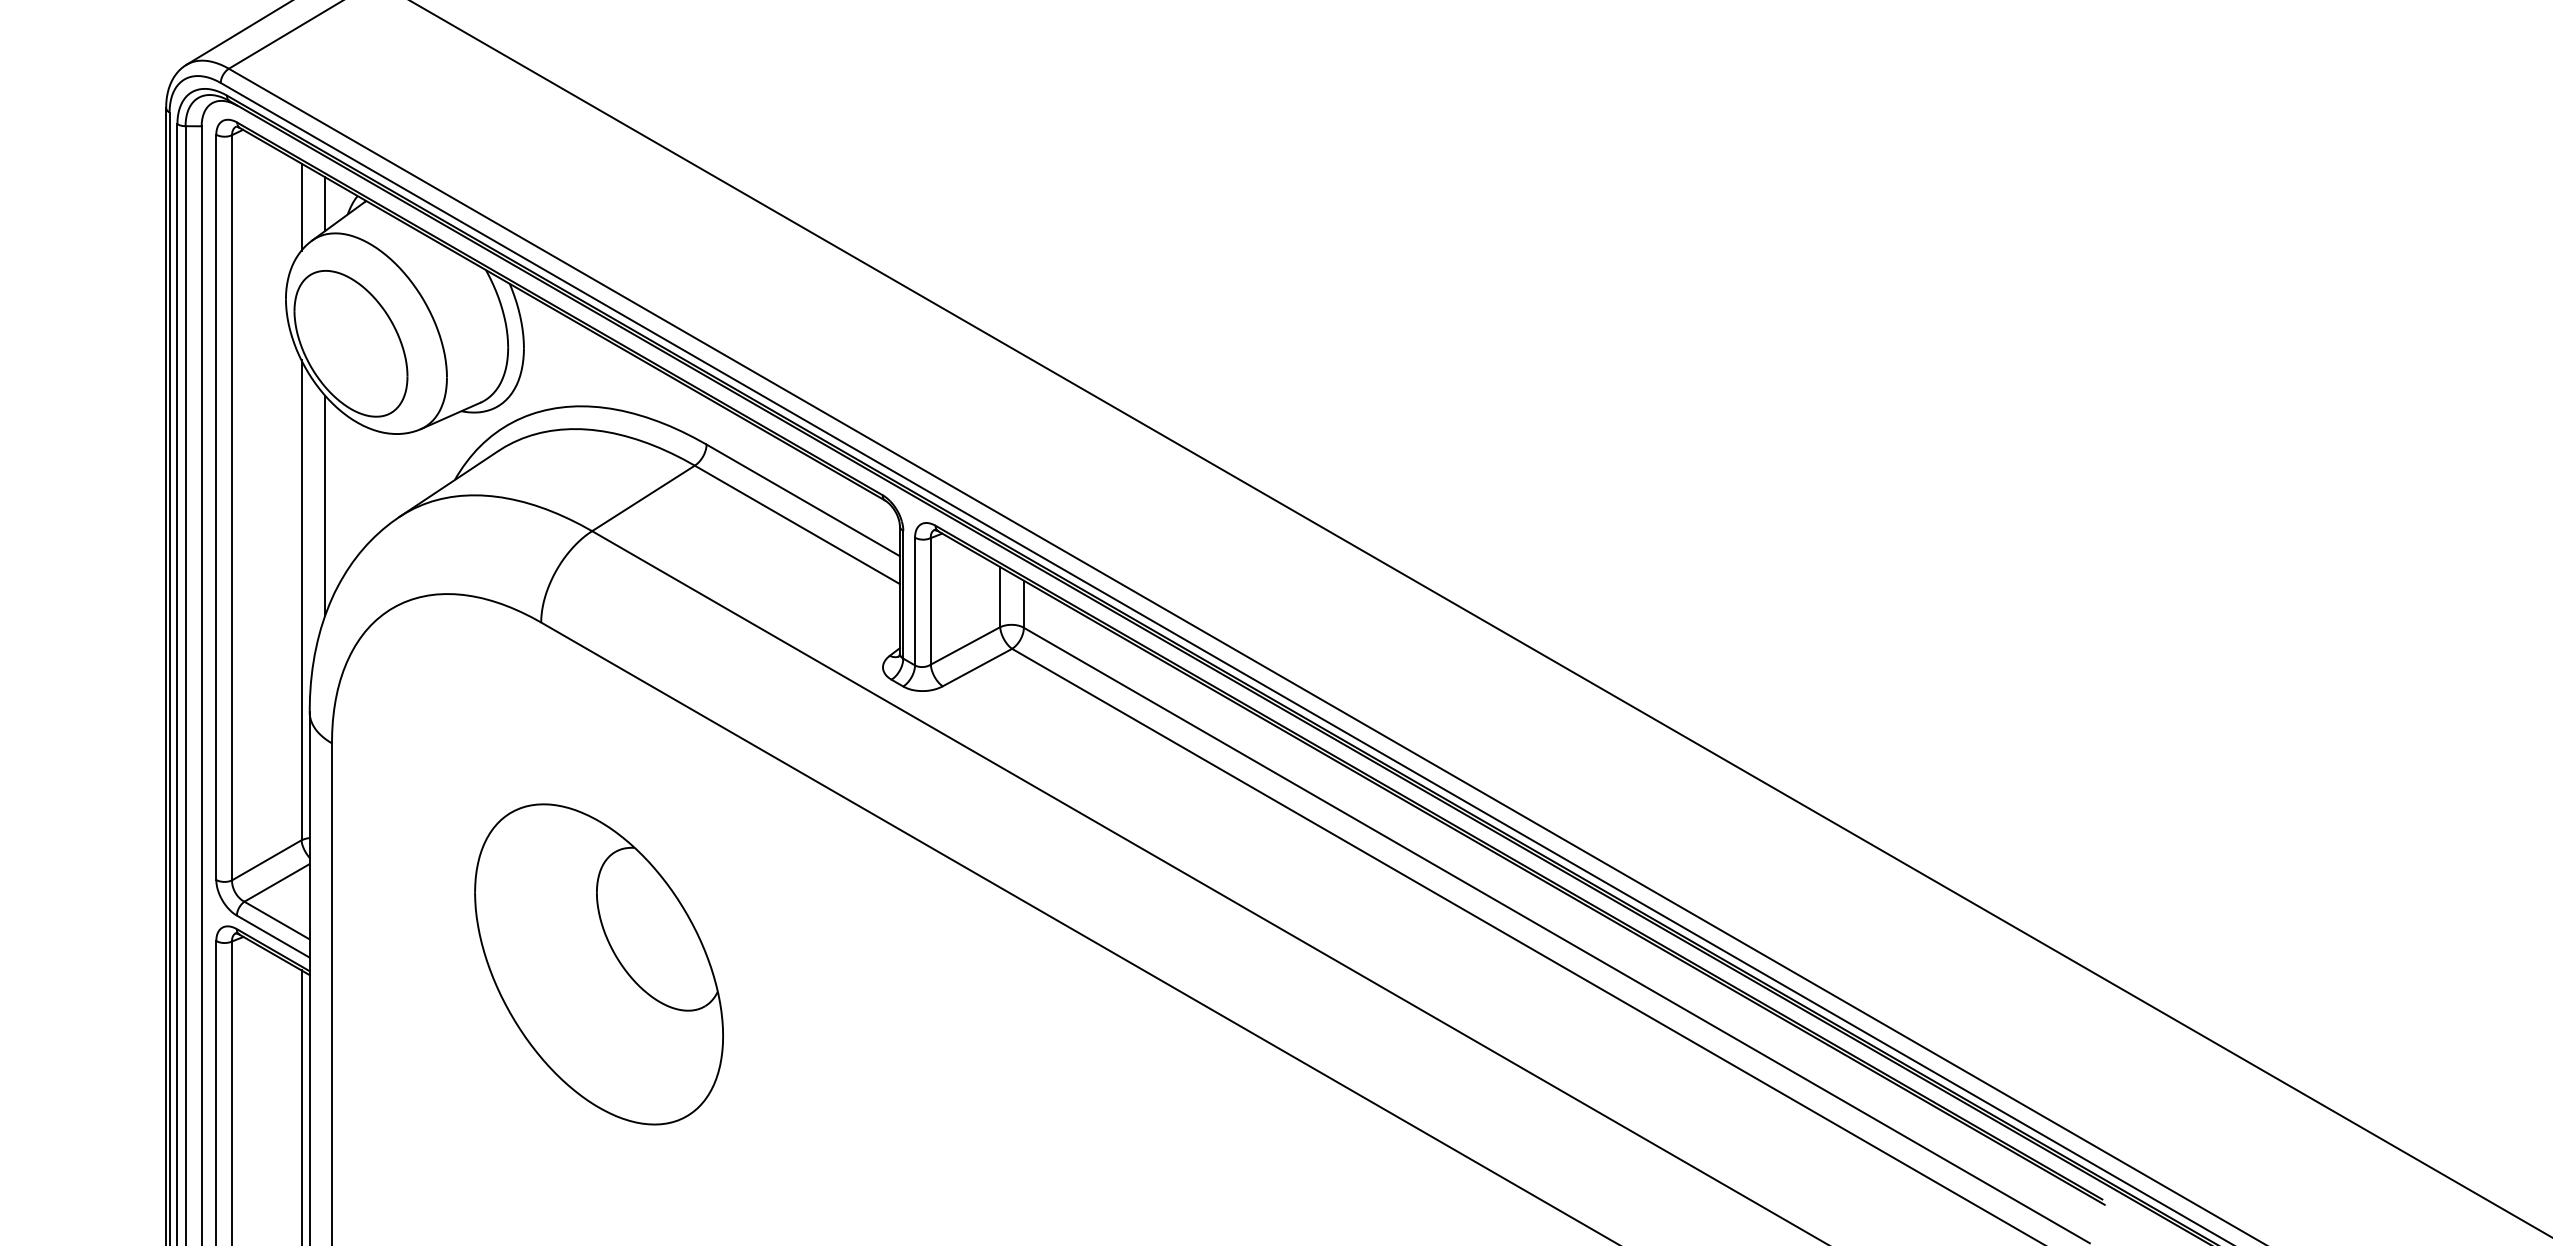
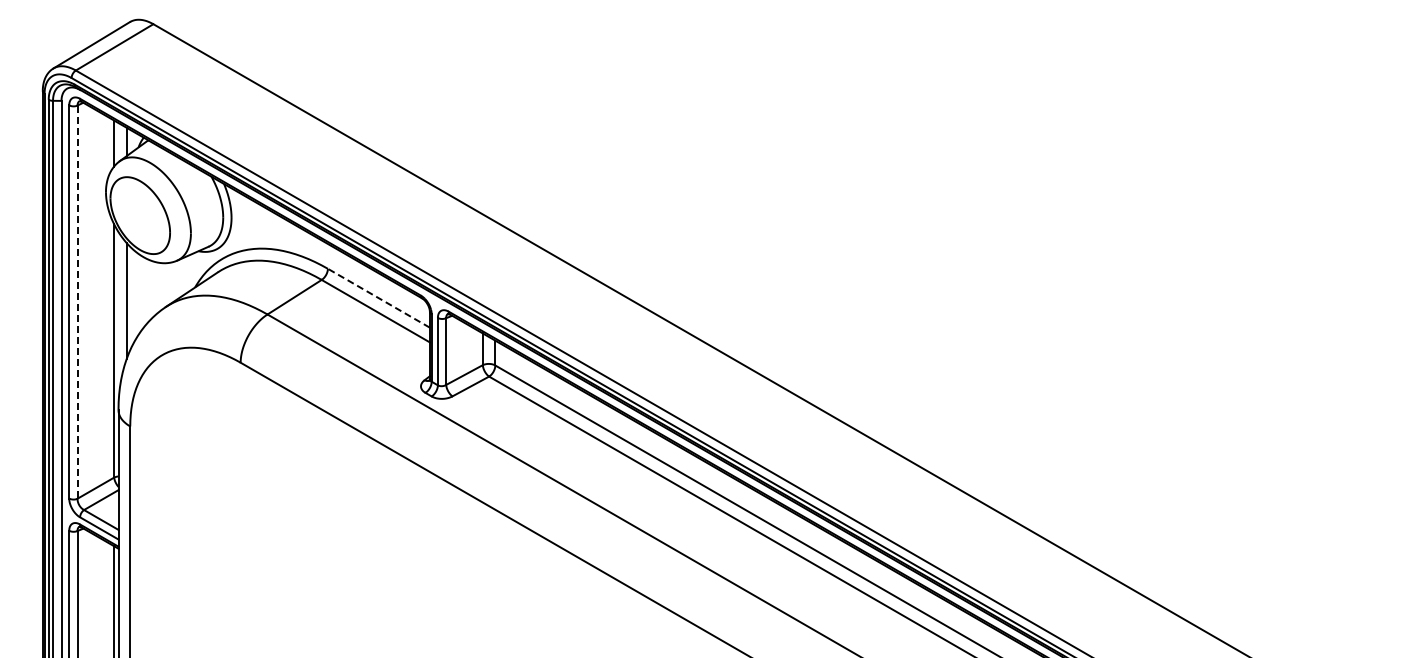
line: (802, 500) -> (378, 298), solid -> dashed
line: (231, 508) -> (77, 302), solid -> dashed
part: (597, 963) -> (270, 542), removed

